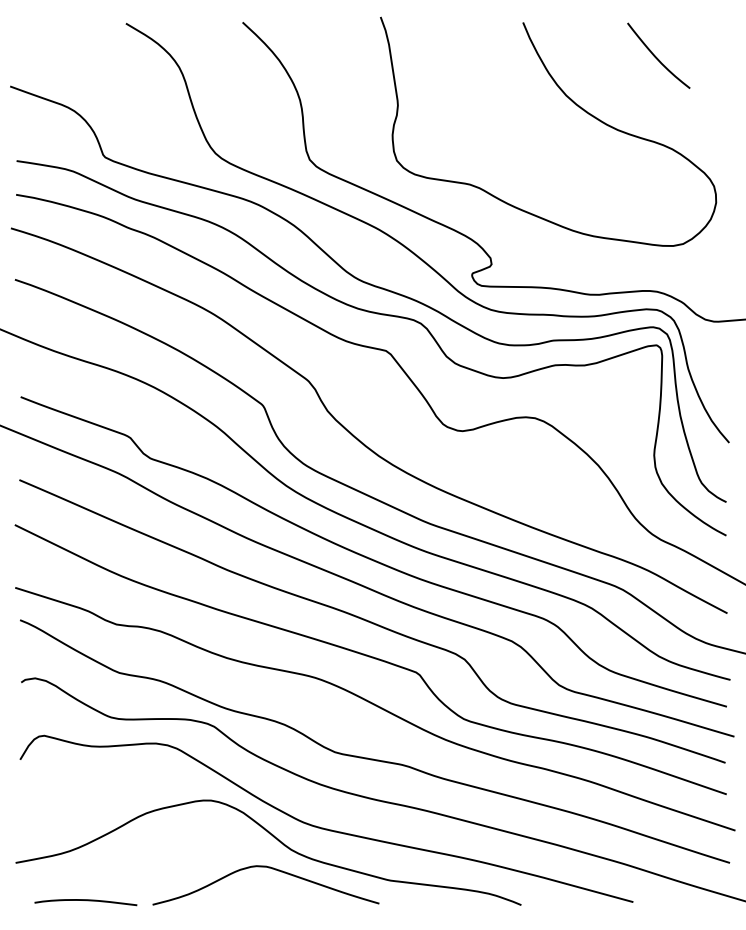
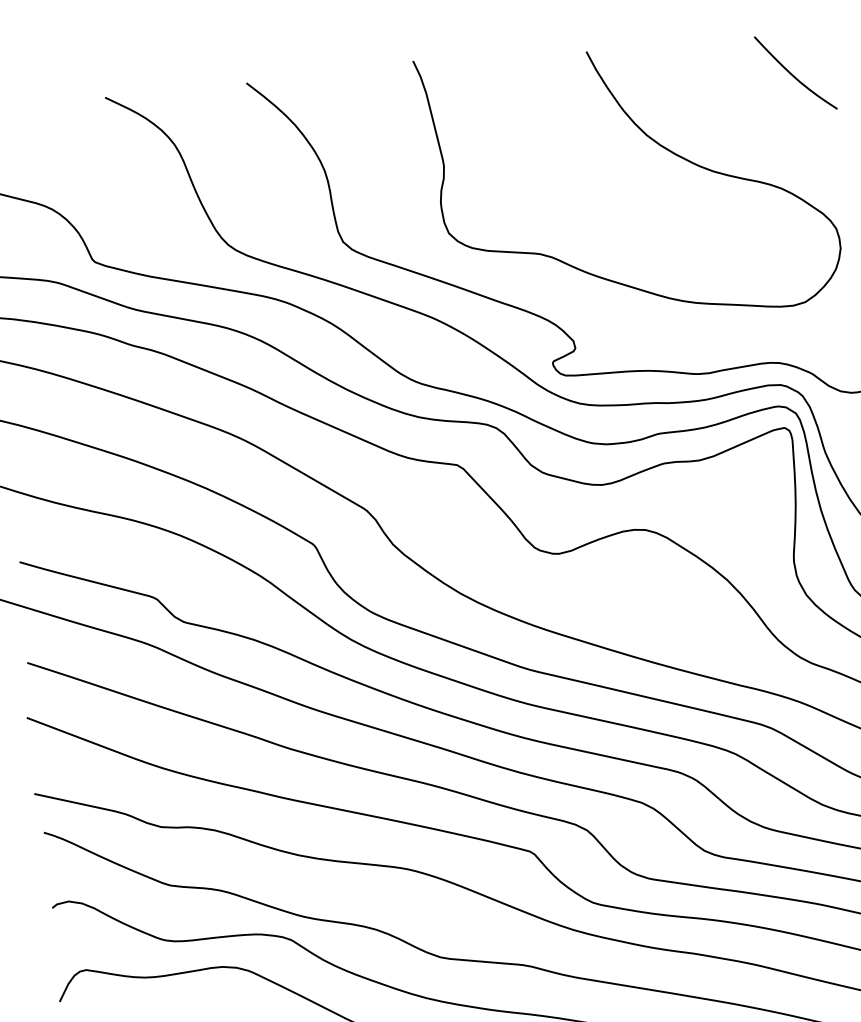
curve: (656, 56) -> (793, 74), moved

